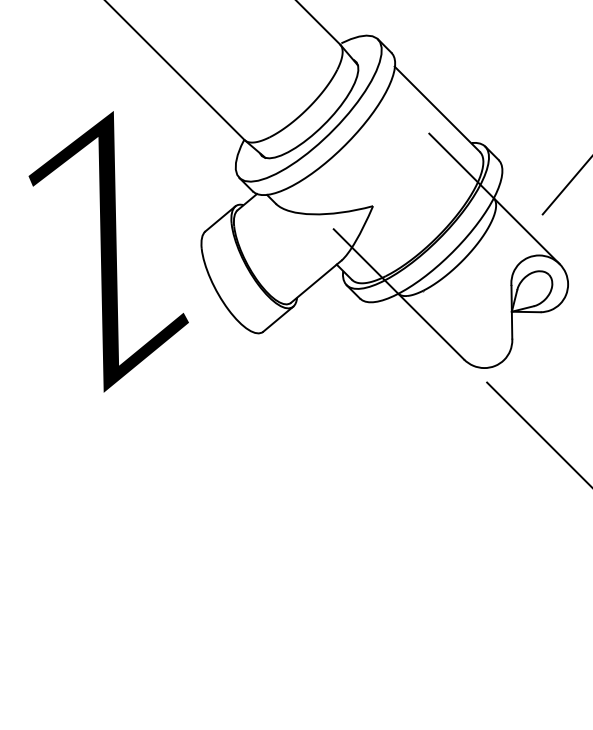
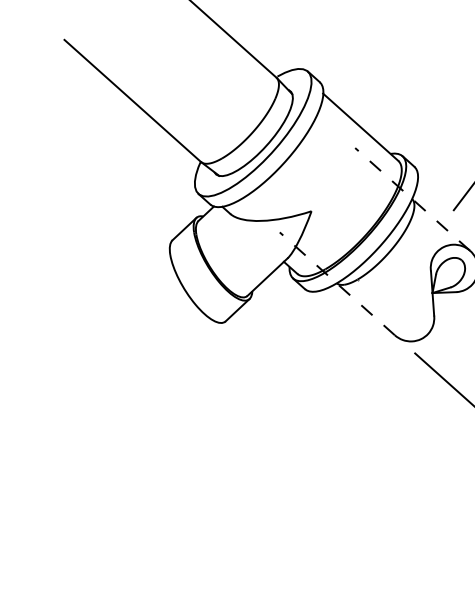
line: (494, 198) -> (412, 199), solid -> dashed
line: (108, 251) -> (92, 261), removed
line: (398, 294) -> (336, 283), solid -> dashed

